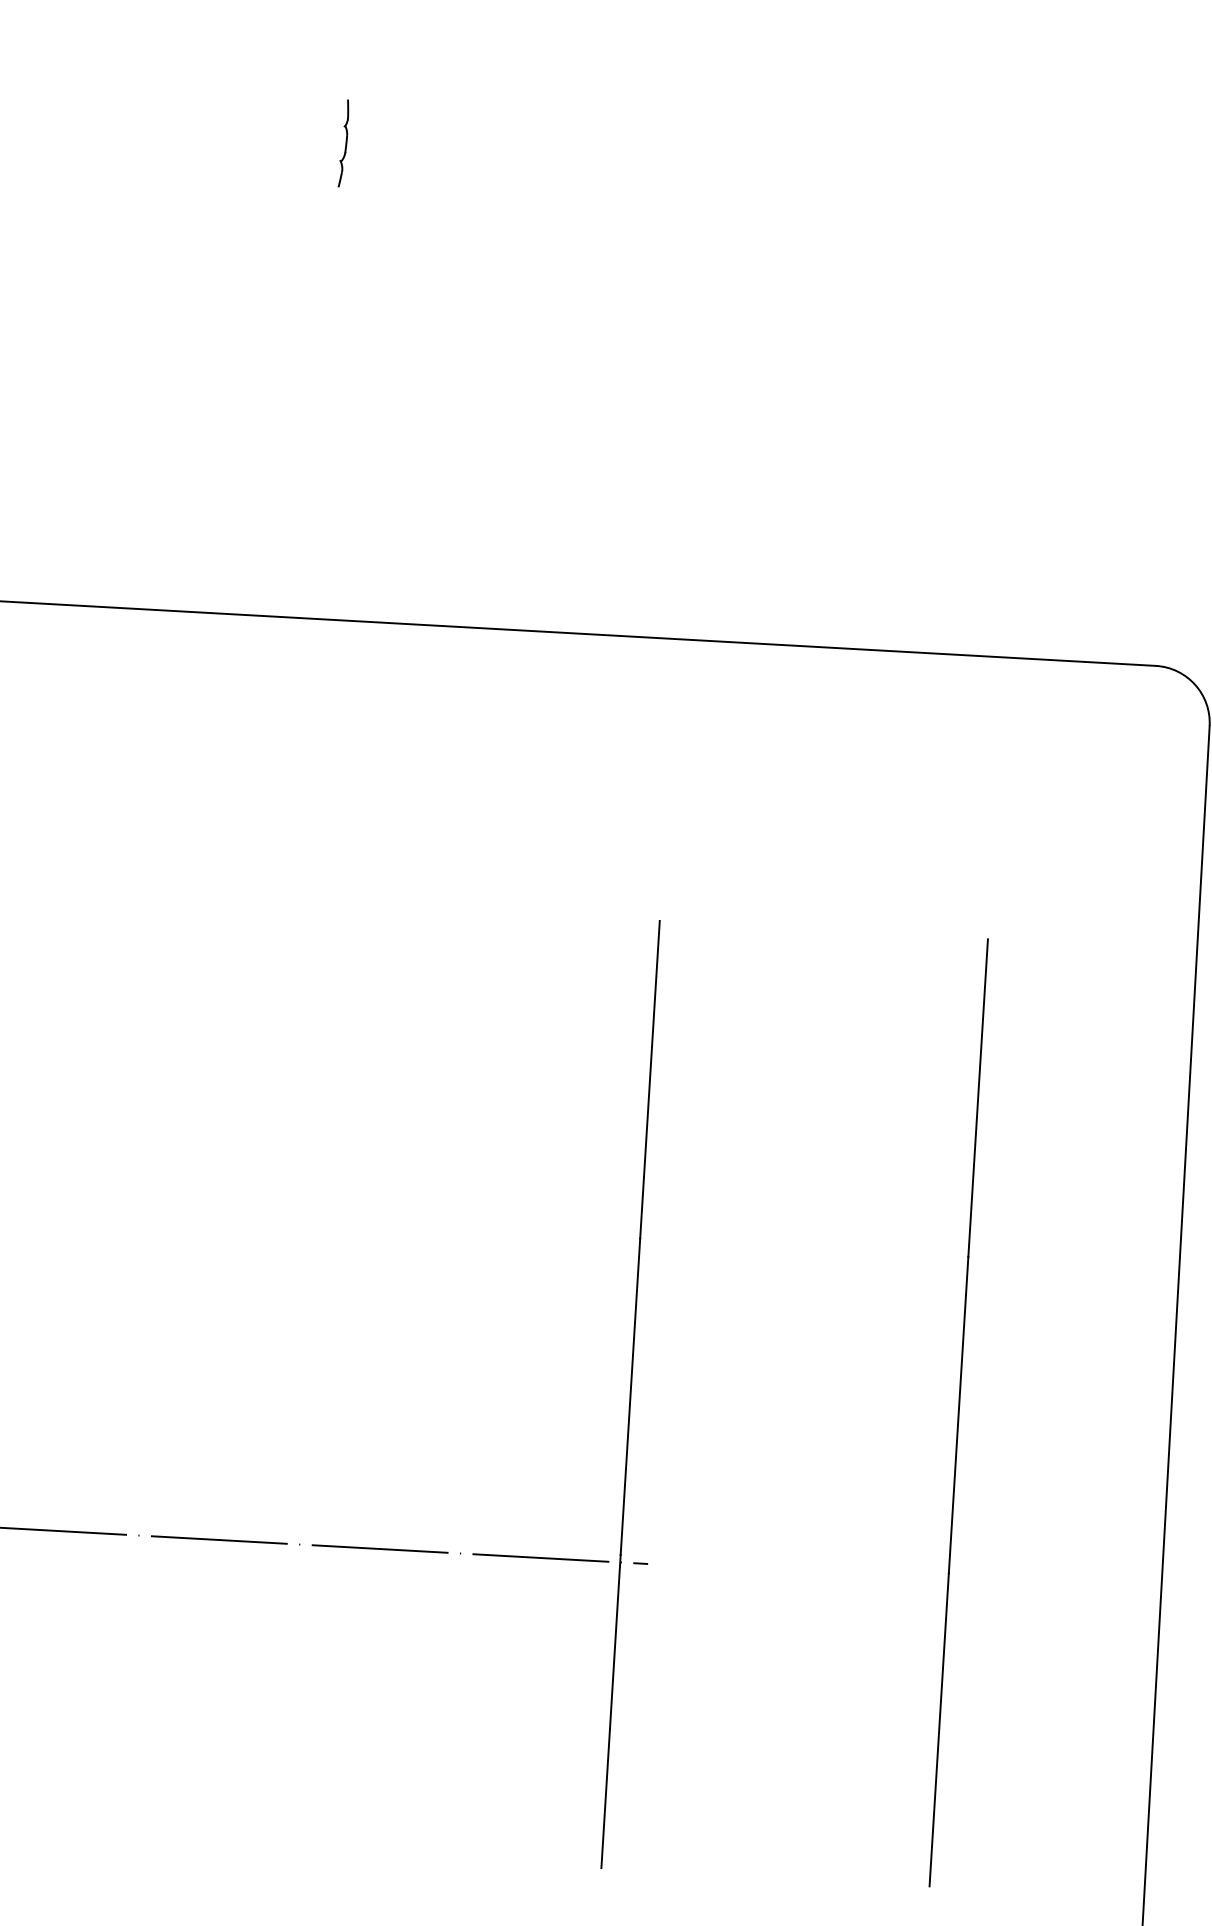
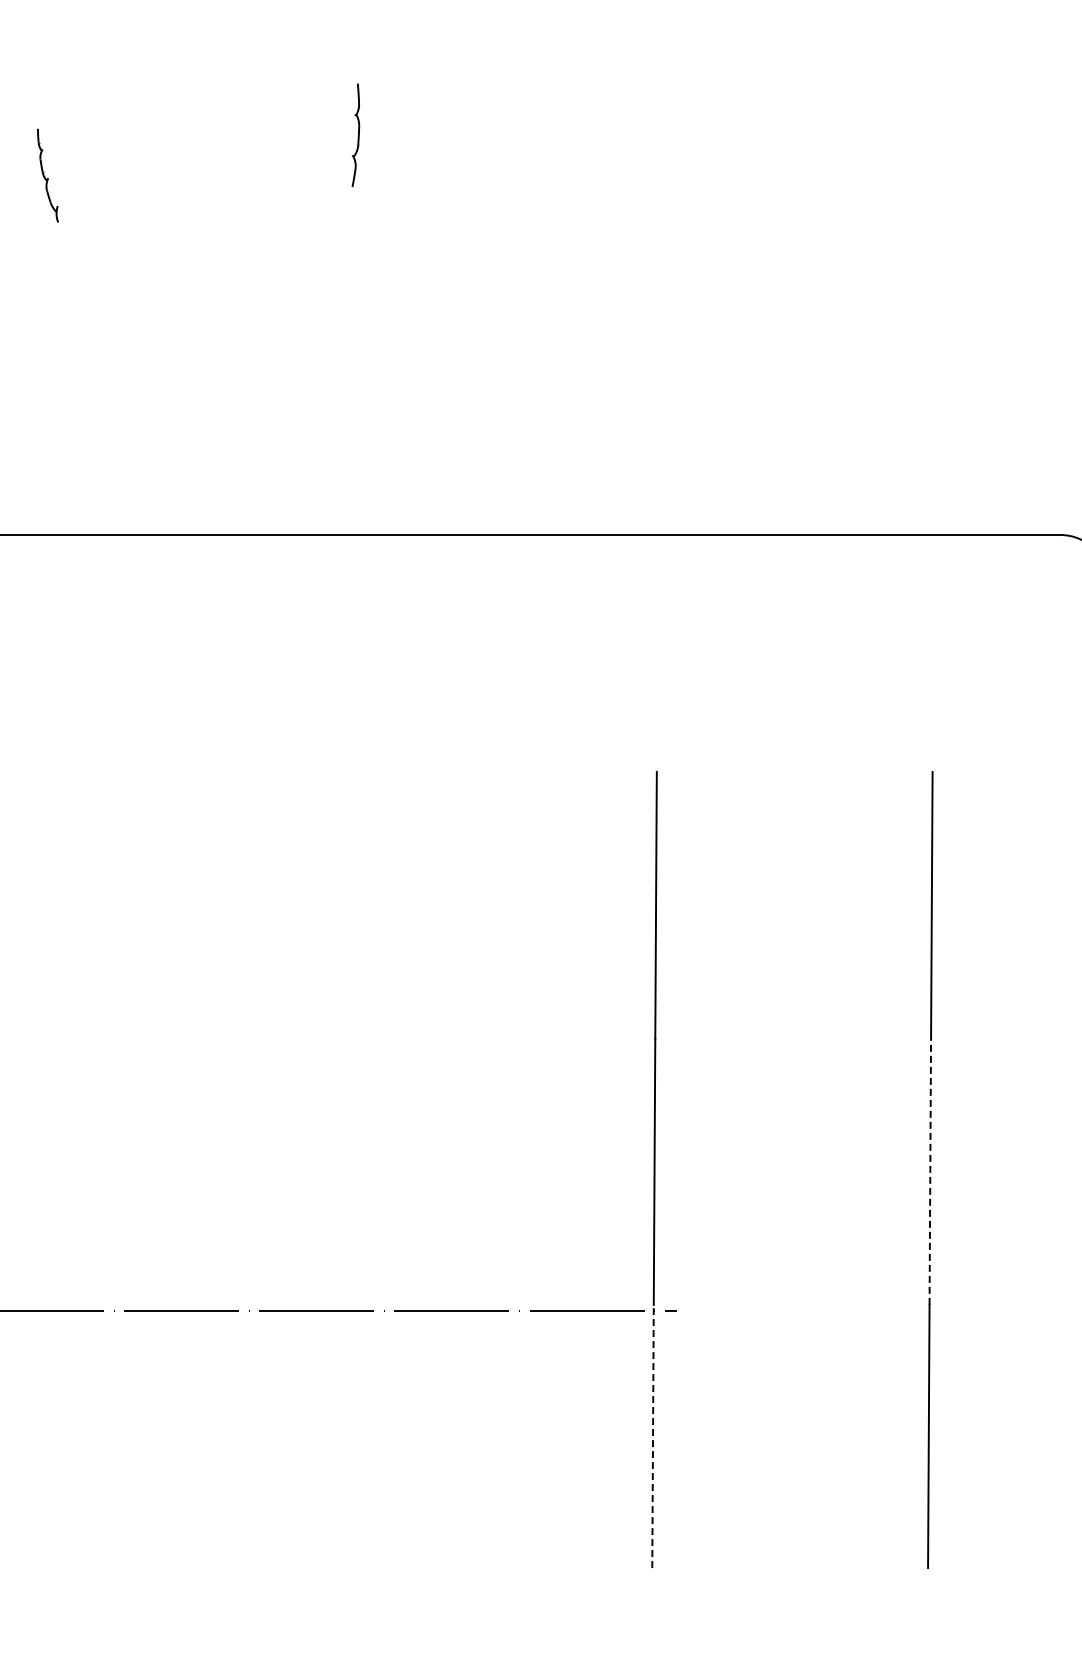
part: (343, 143) -> (355, 135), size x1.4
line: (958, 1414) -> (930, 1171), solid -> dashed
line: (611, 1711) -> (653, 1436), solid -> dashed

